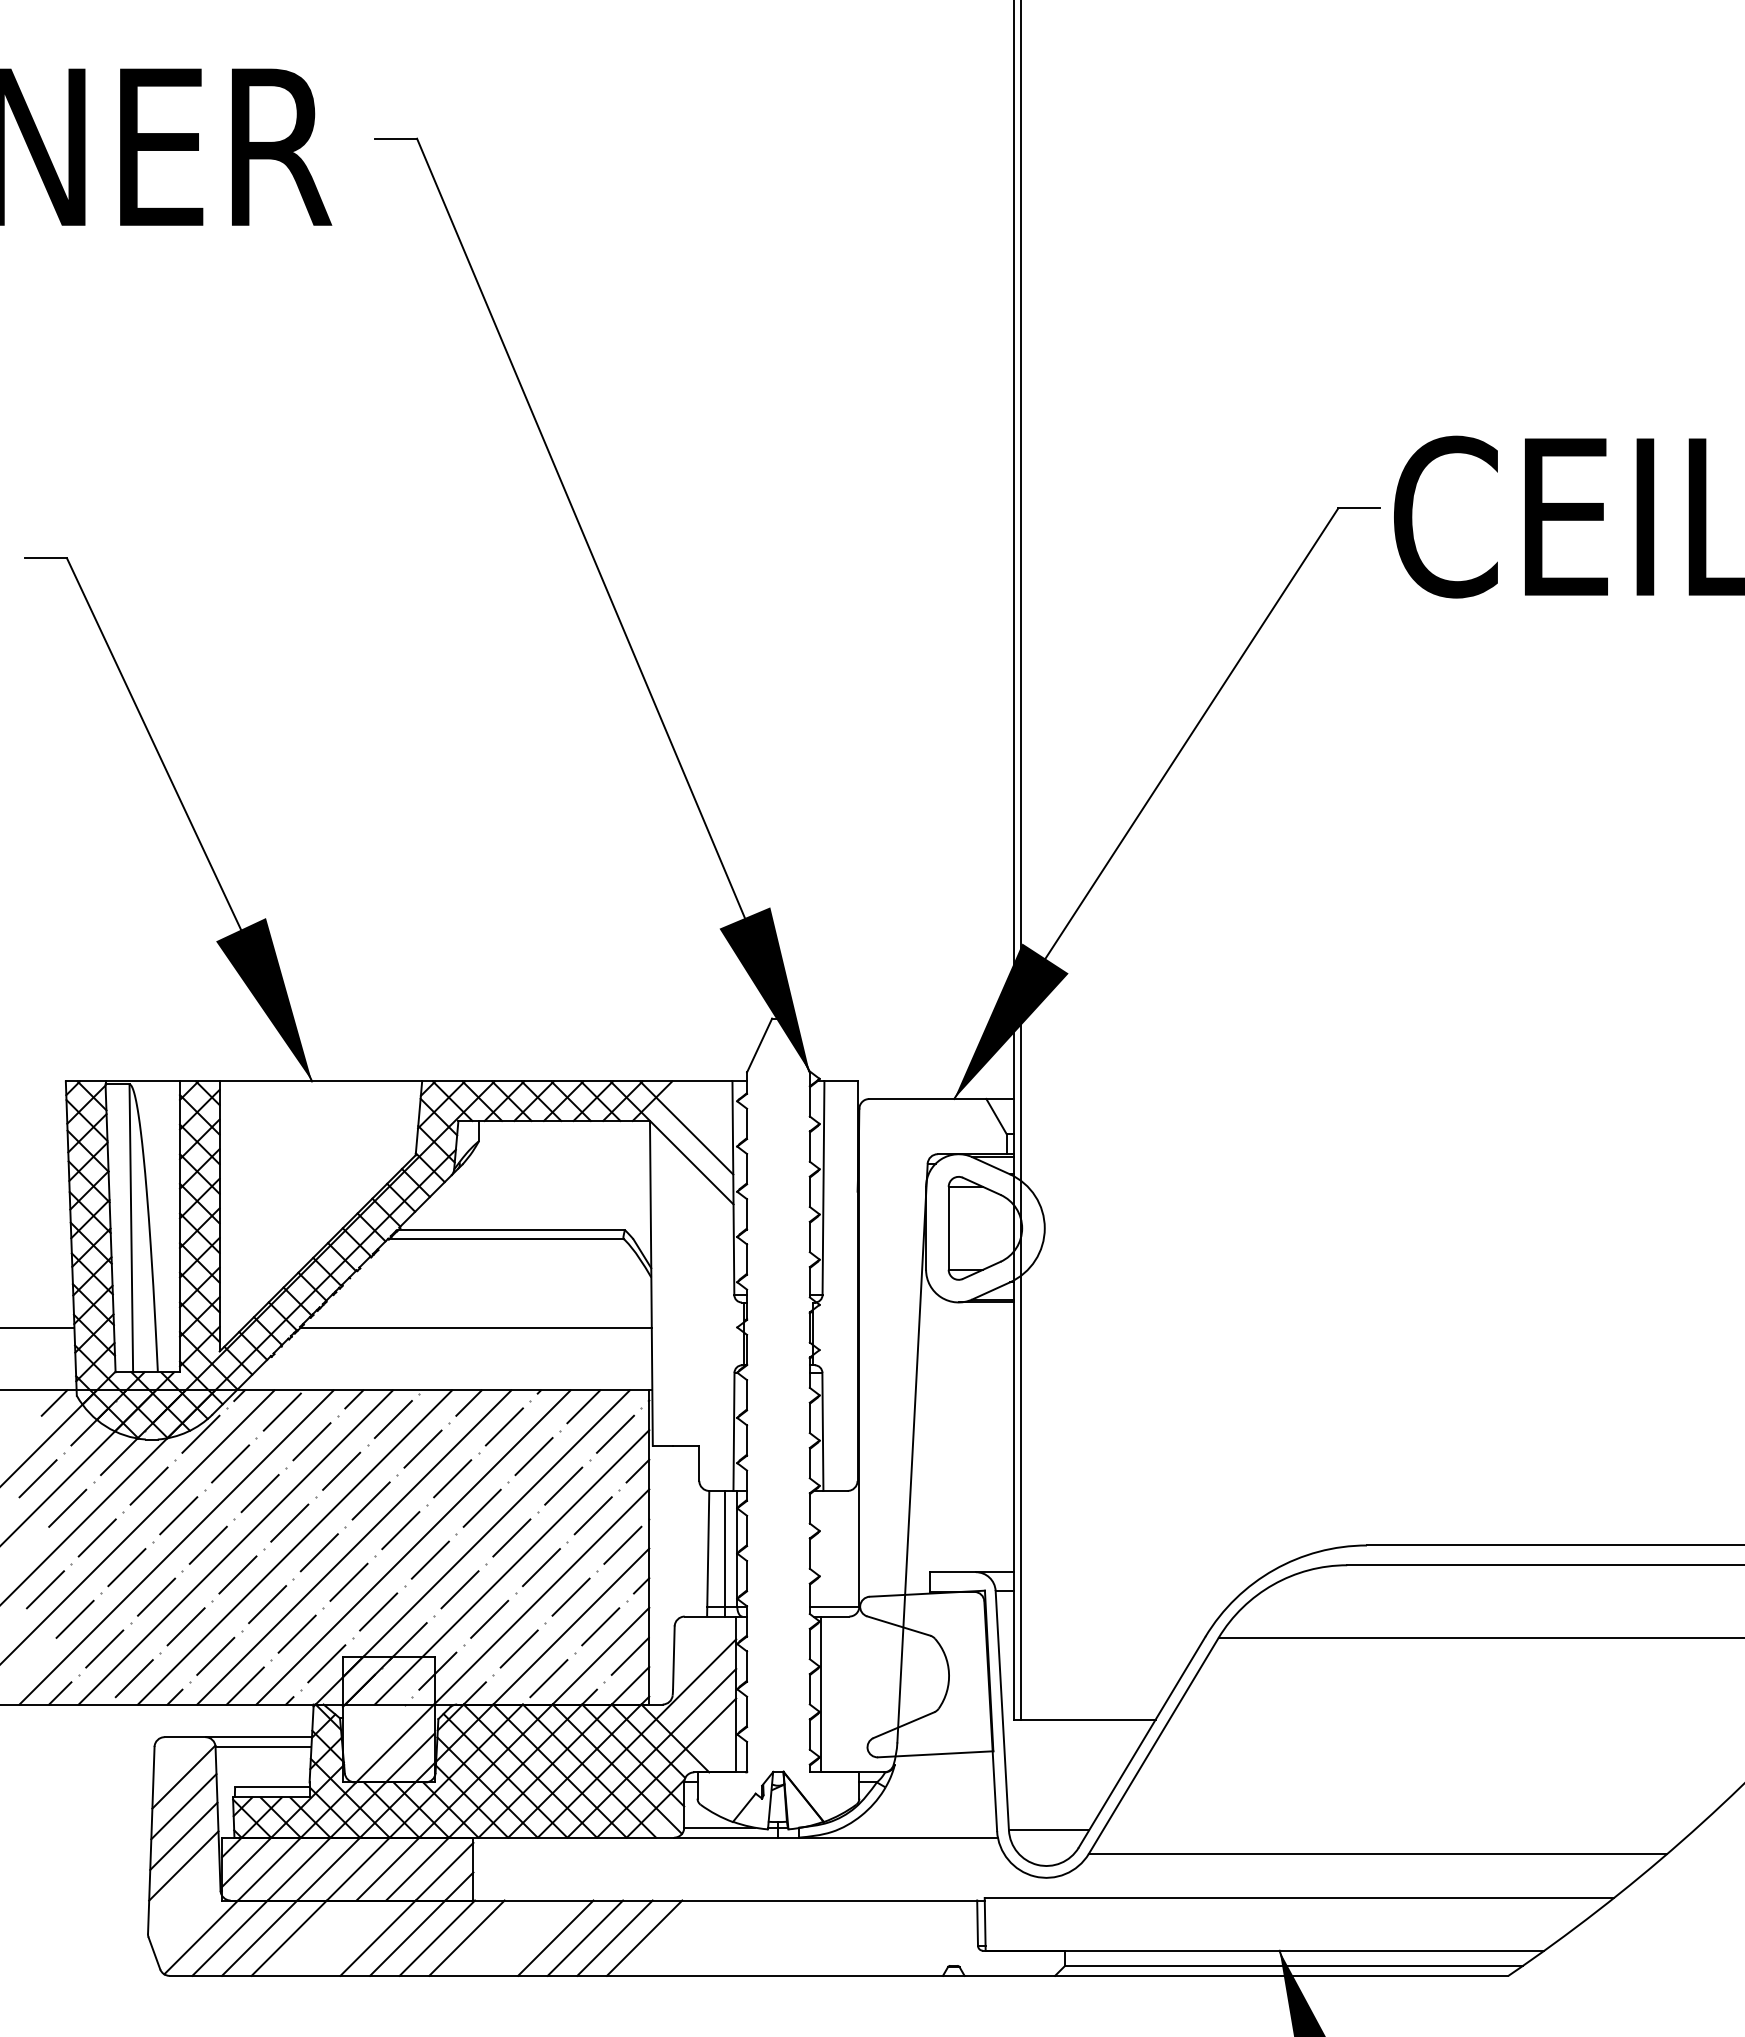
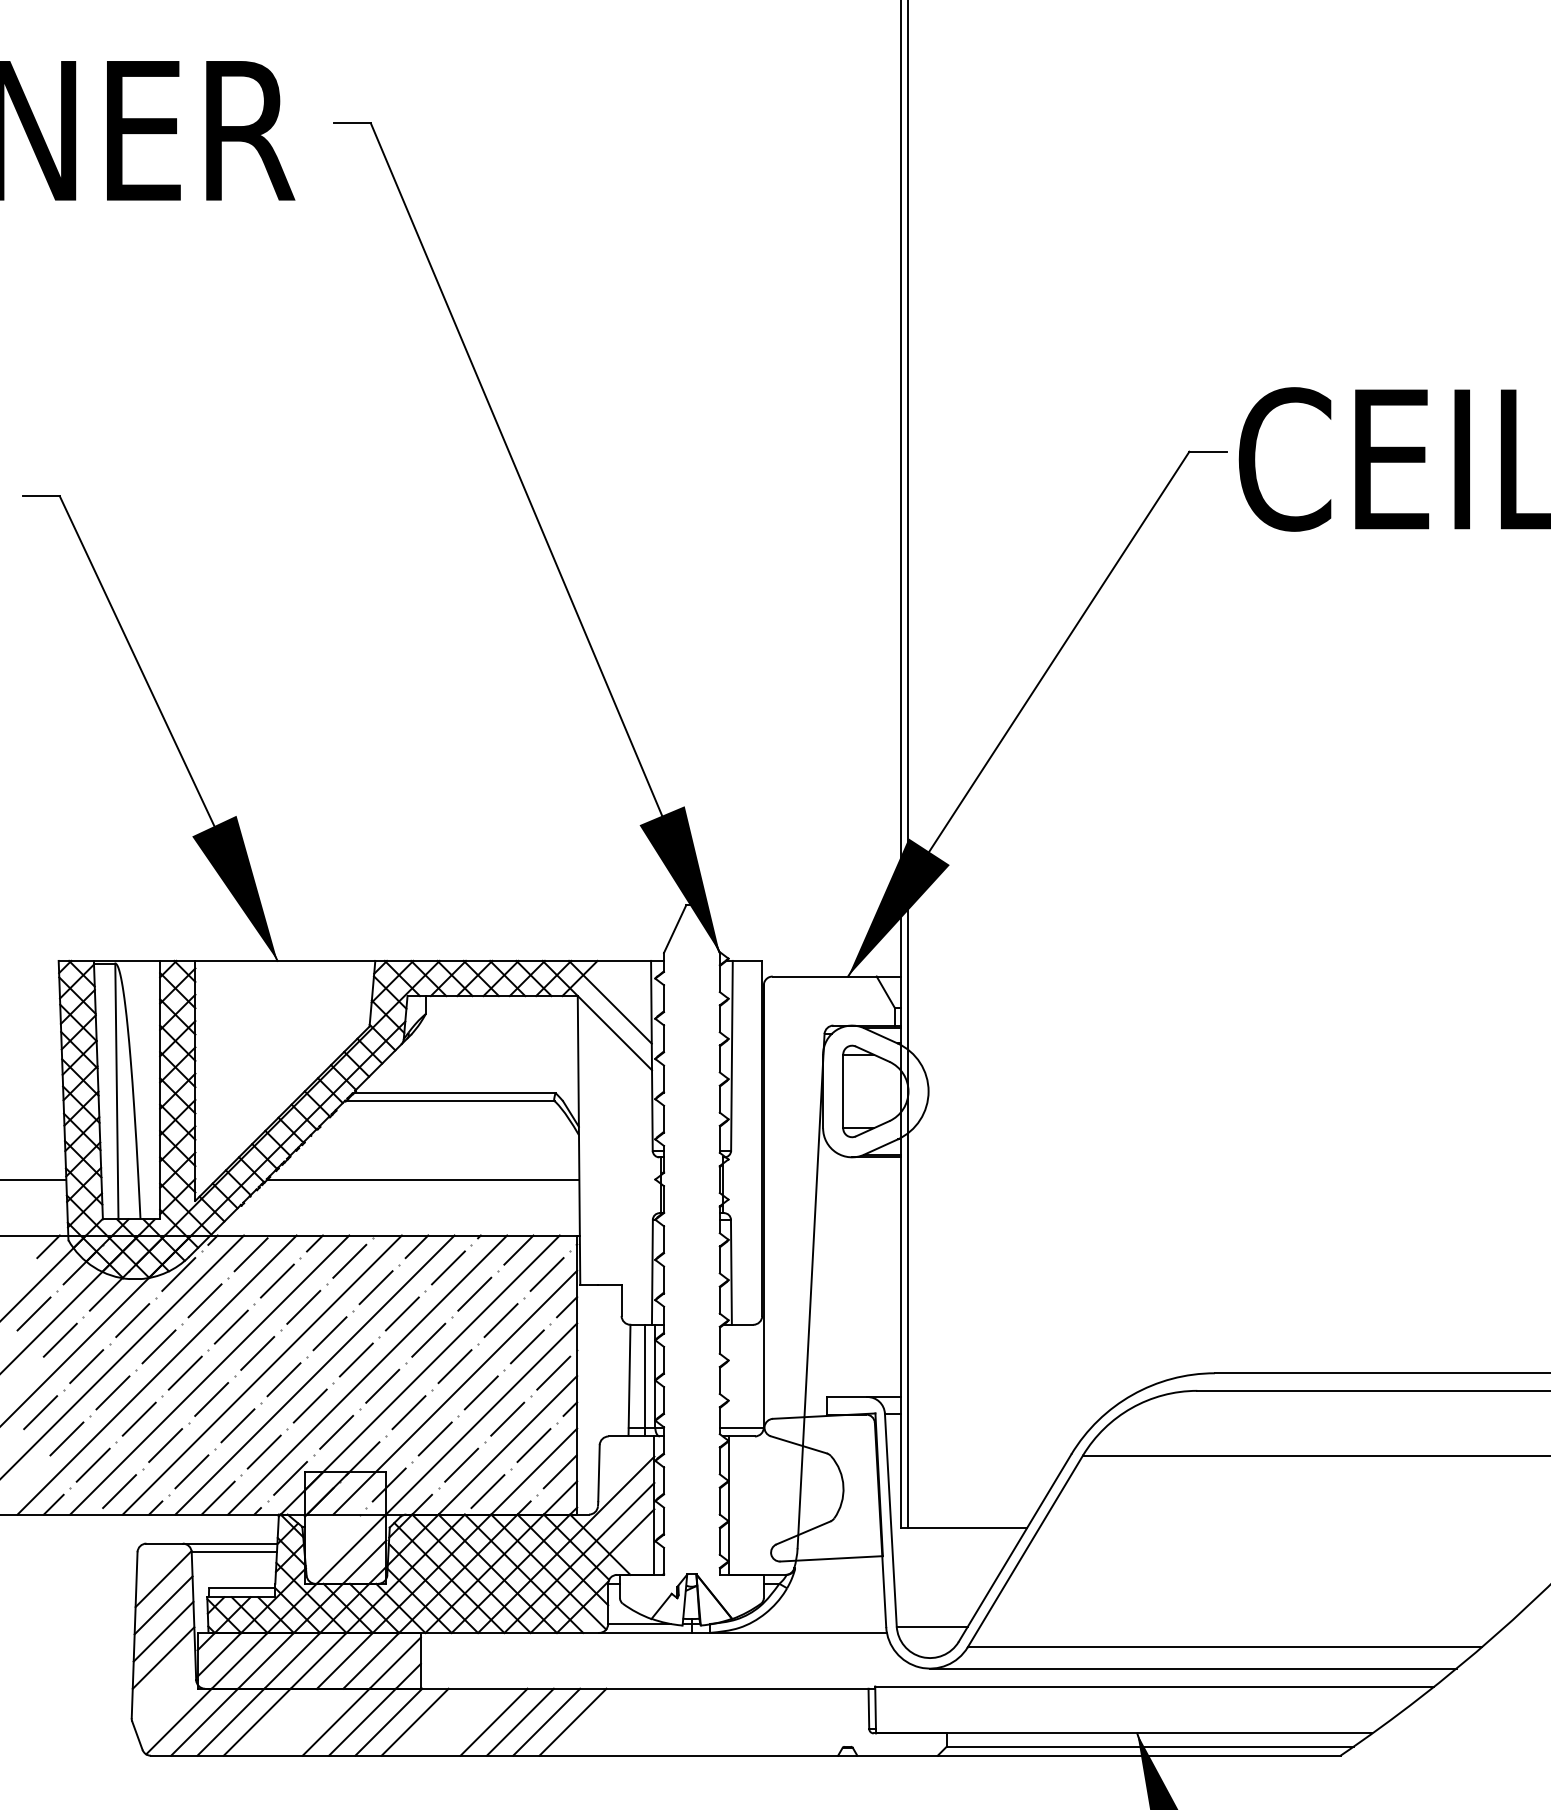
line: (1342, 1877) -> (1193, 1668), added

